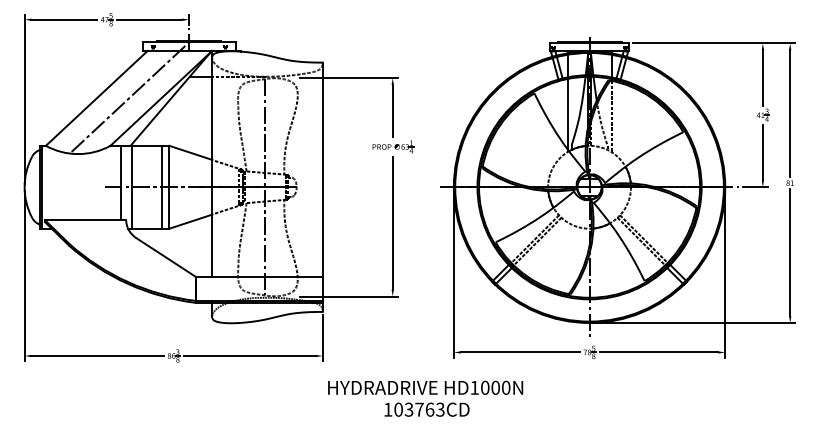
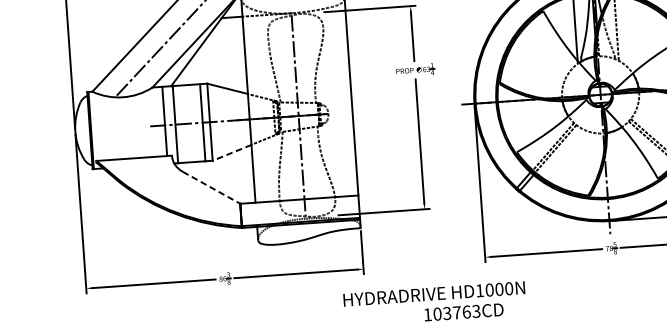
line: (190, 221) -> (231, 152), solid -> dashed
line: (166, 257) -> (211, 187), solid -> dashed
text: (425, 387) -> (434, 293), moved

